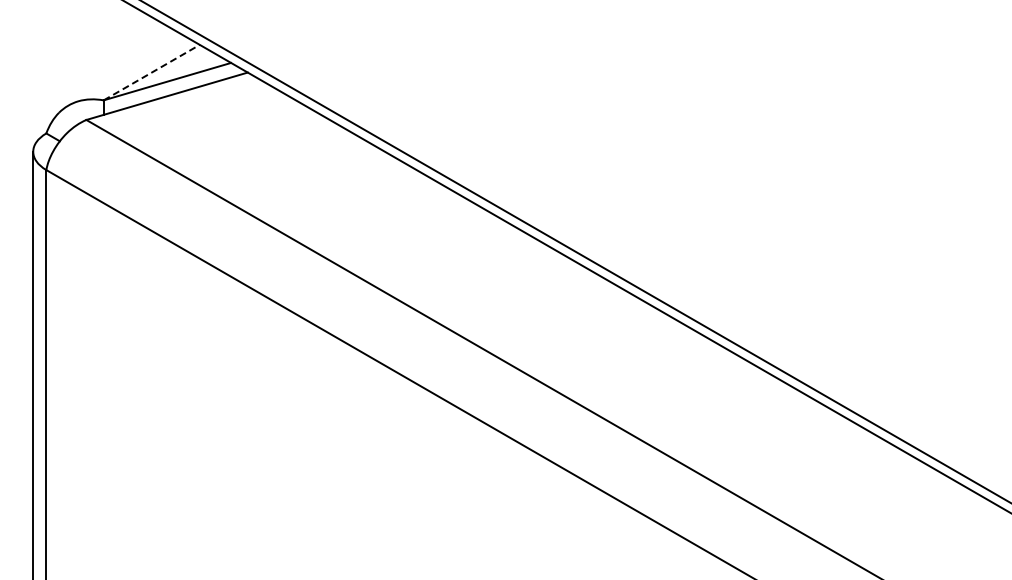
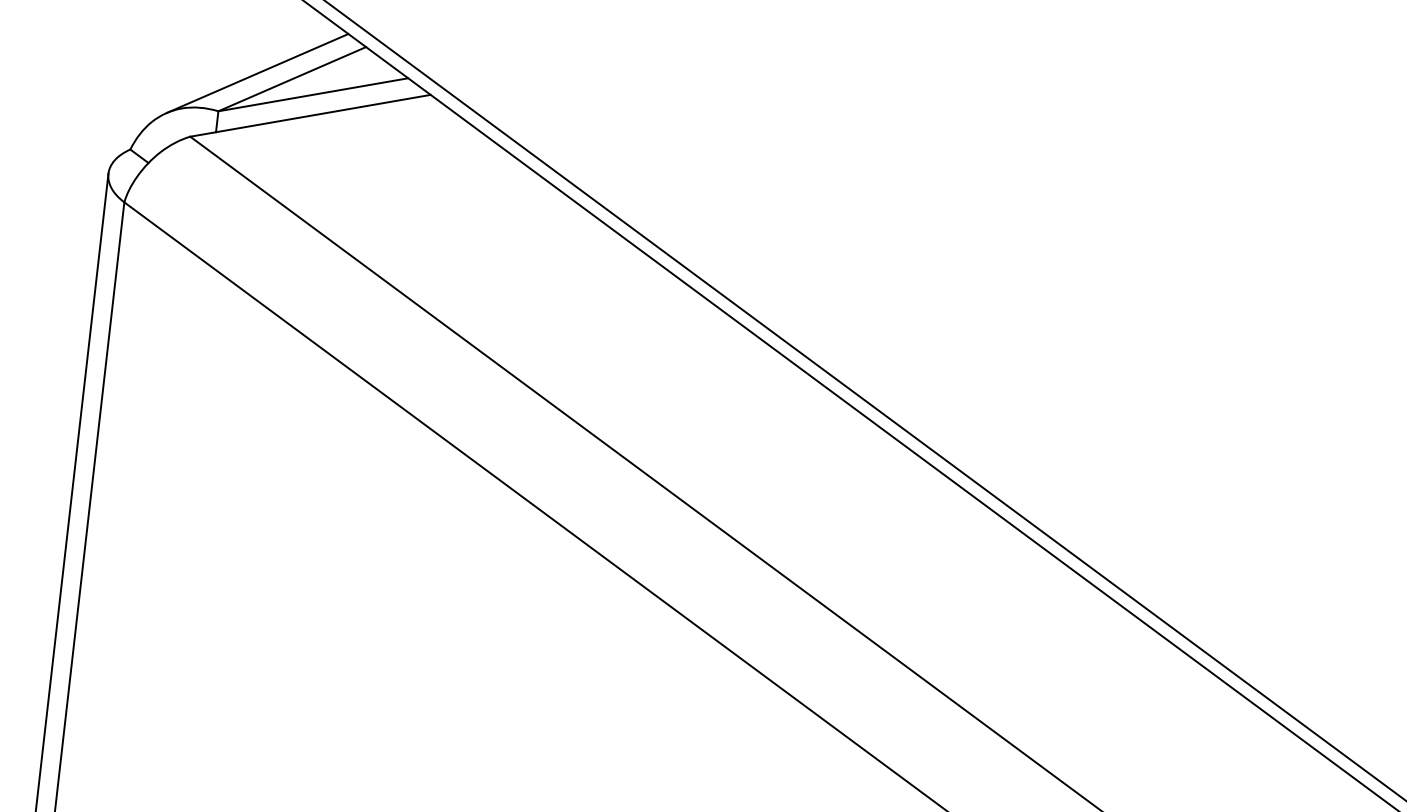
line: (127, 71) -> (257, 73), added
line: (151, 72) -> (291, 78), dashed -> solid

